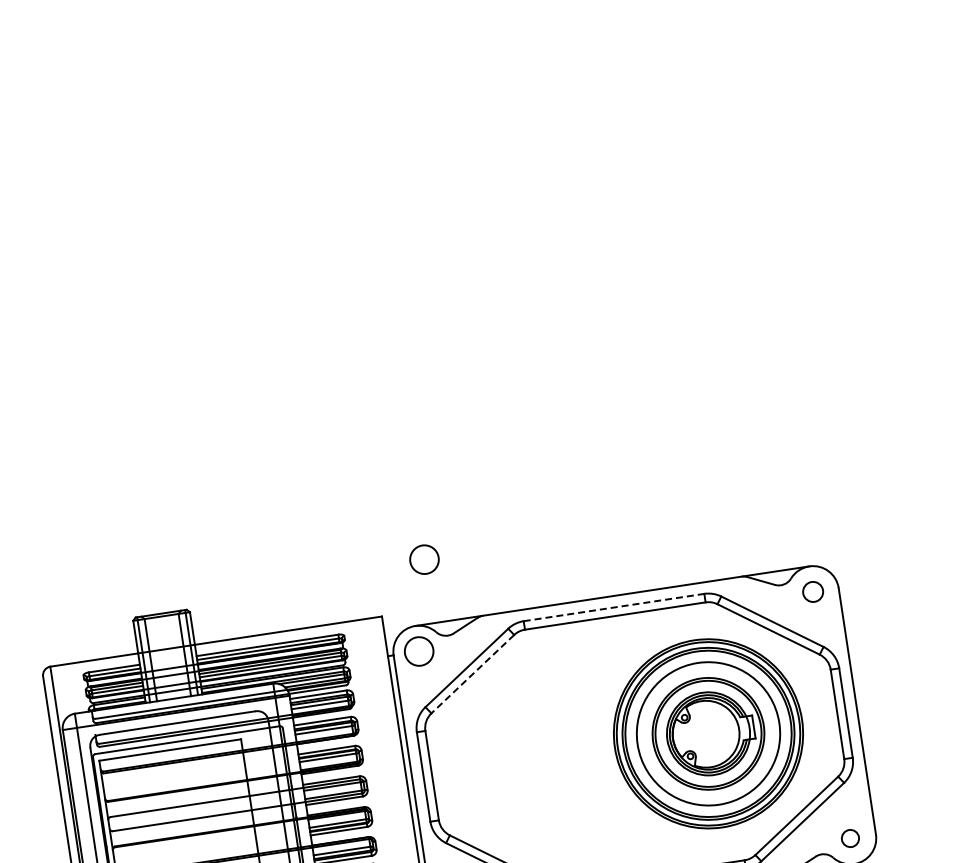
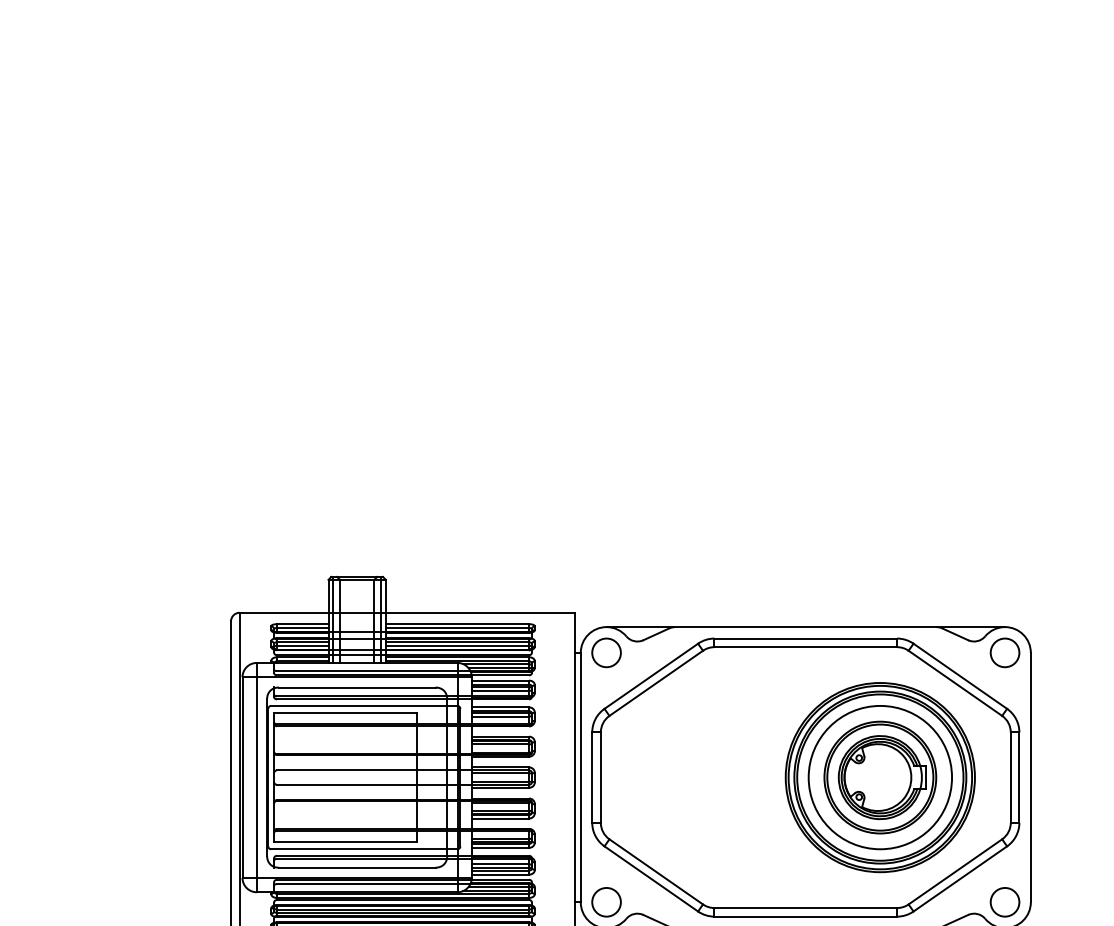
circle: (424, 559) -> (625, 562), removed
circle: (812, 591) -> (1004, 652), size x1.43
line: (614, 607) -> (806, 638), dashed -> solid
line: (472, 674) -> (655, 683), dashed -> solid
circle: (849, 837) -> (1004, 901), size x1.67

